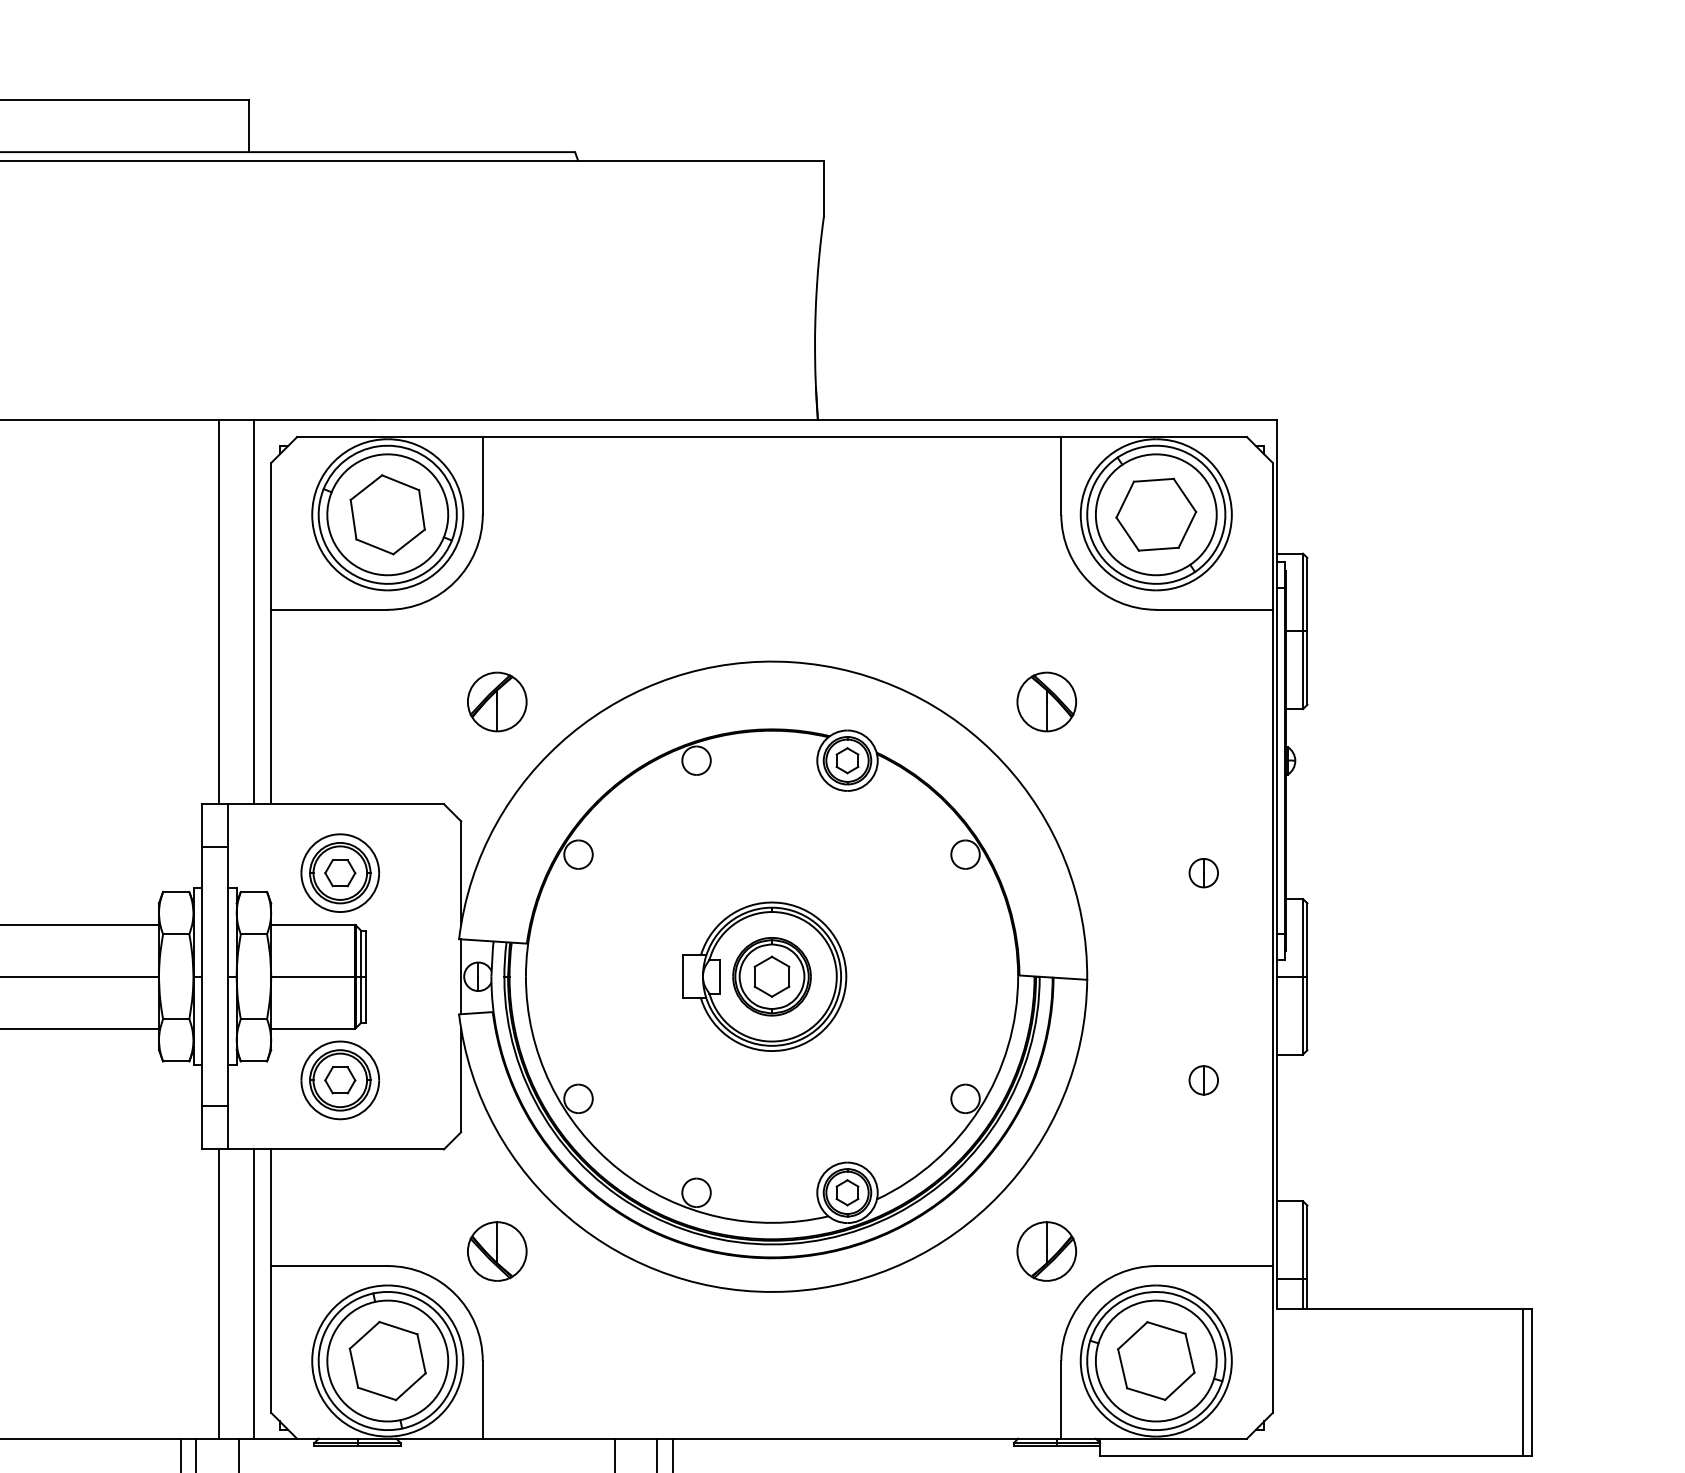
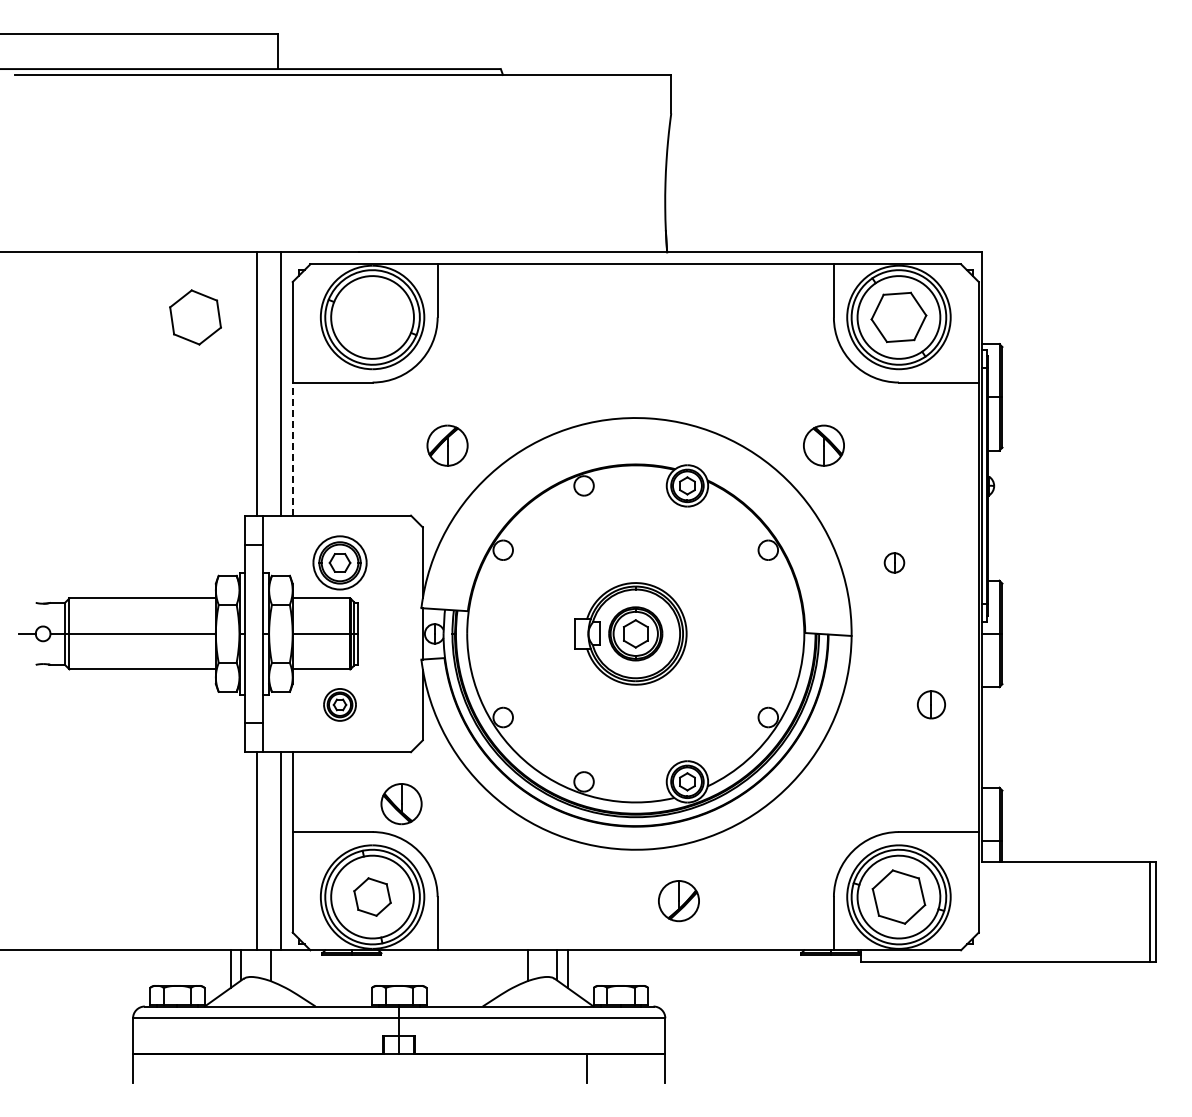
part: (387, 514) -> (195, 317), moved
line: (270, 707) -> (292, 449), solid -> dashed
part: (1203, 872) -> (894, 562), moved
part: (339, 1079) -> (339, 704), size x0.6
part: (1203, 1079) -> (931, 704), size x1.4
part: (497, 1252) -> (401, 804), moved
part: (1046, 1252) -> (678, 901), moved
part: (387, 1360) -> (372, 896), size x0.7

